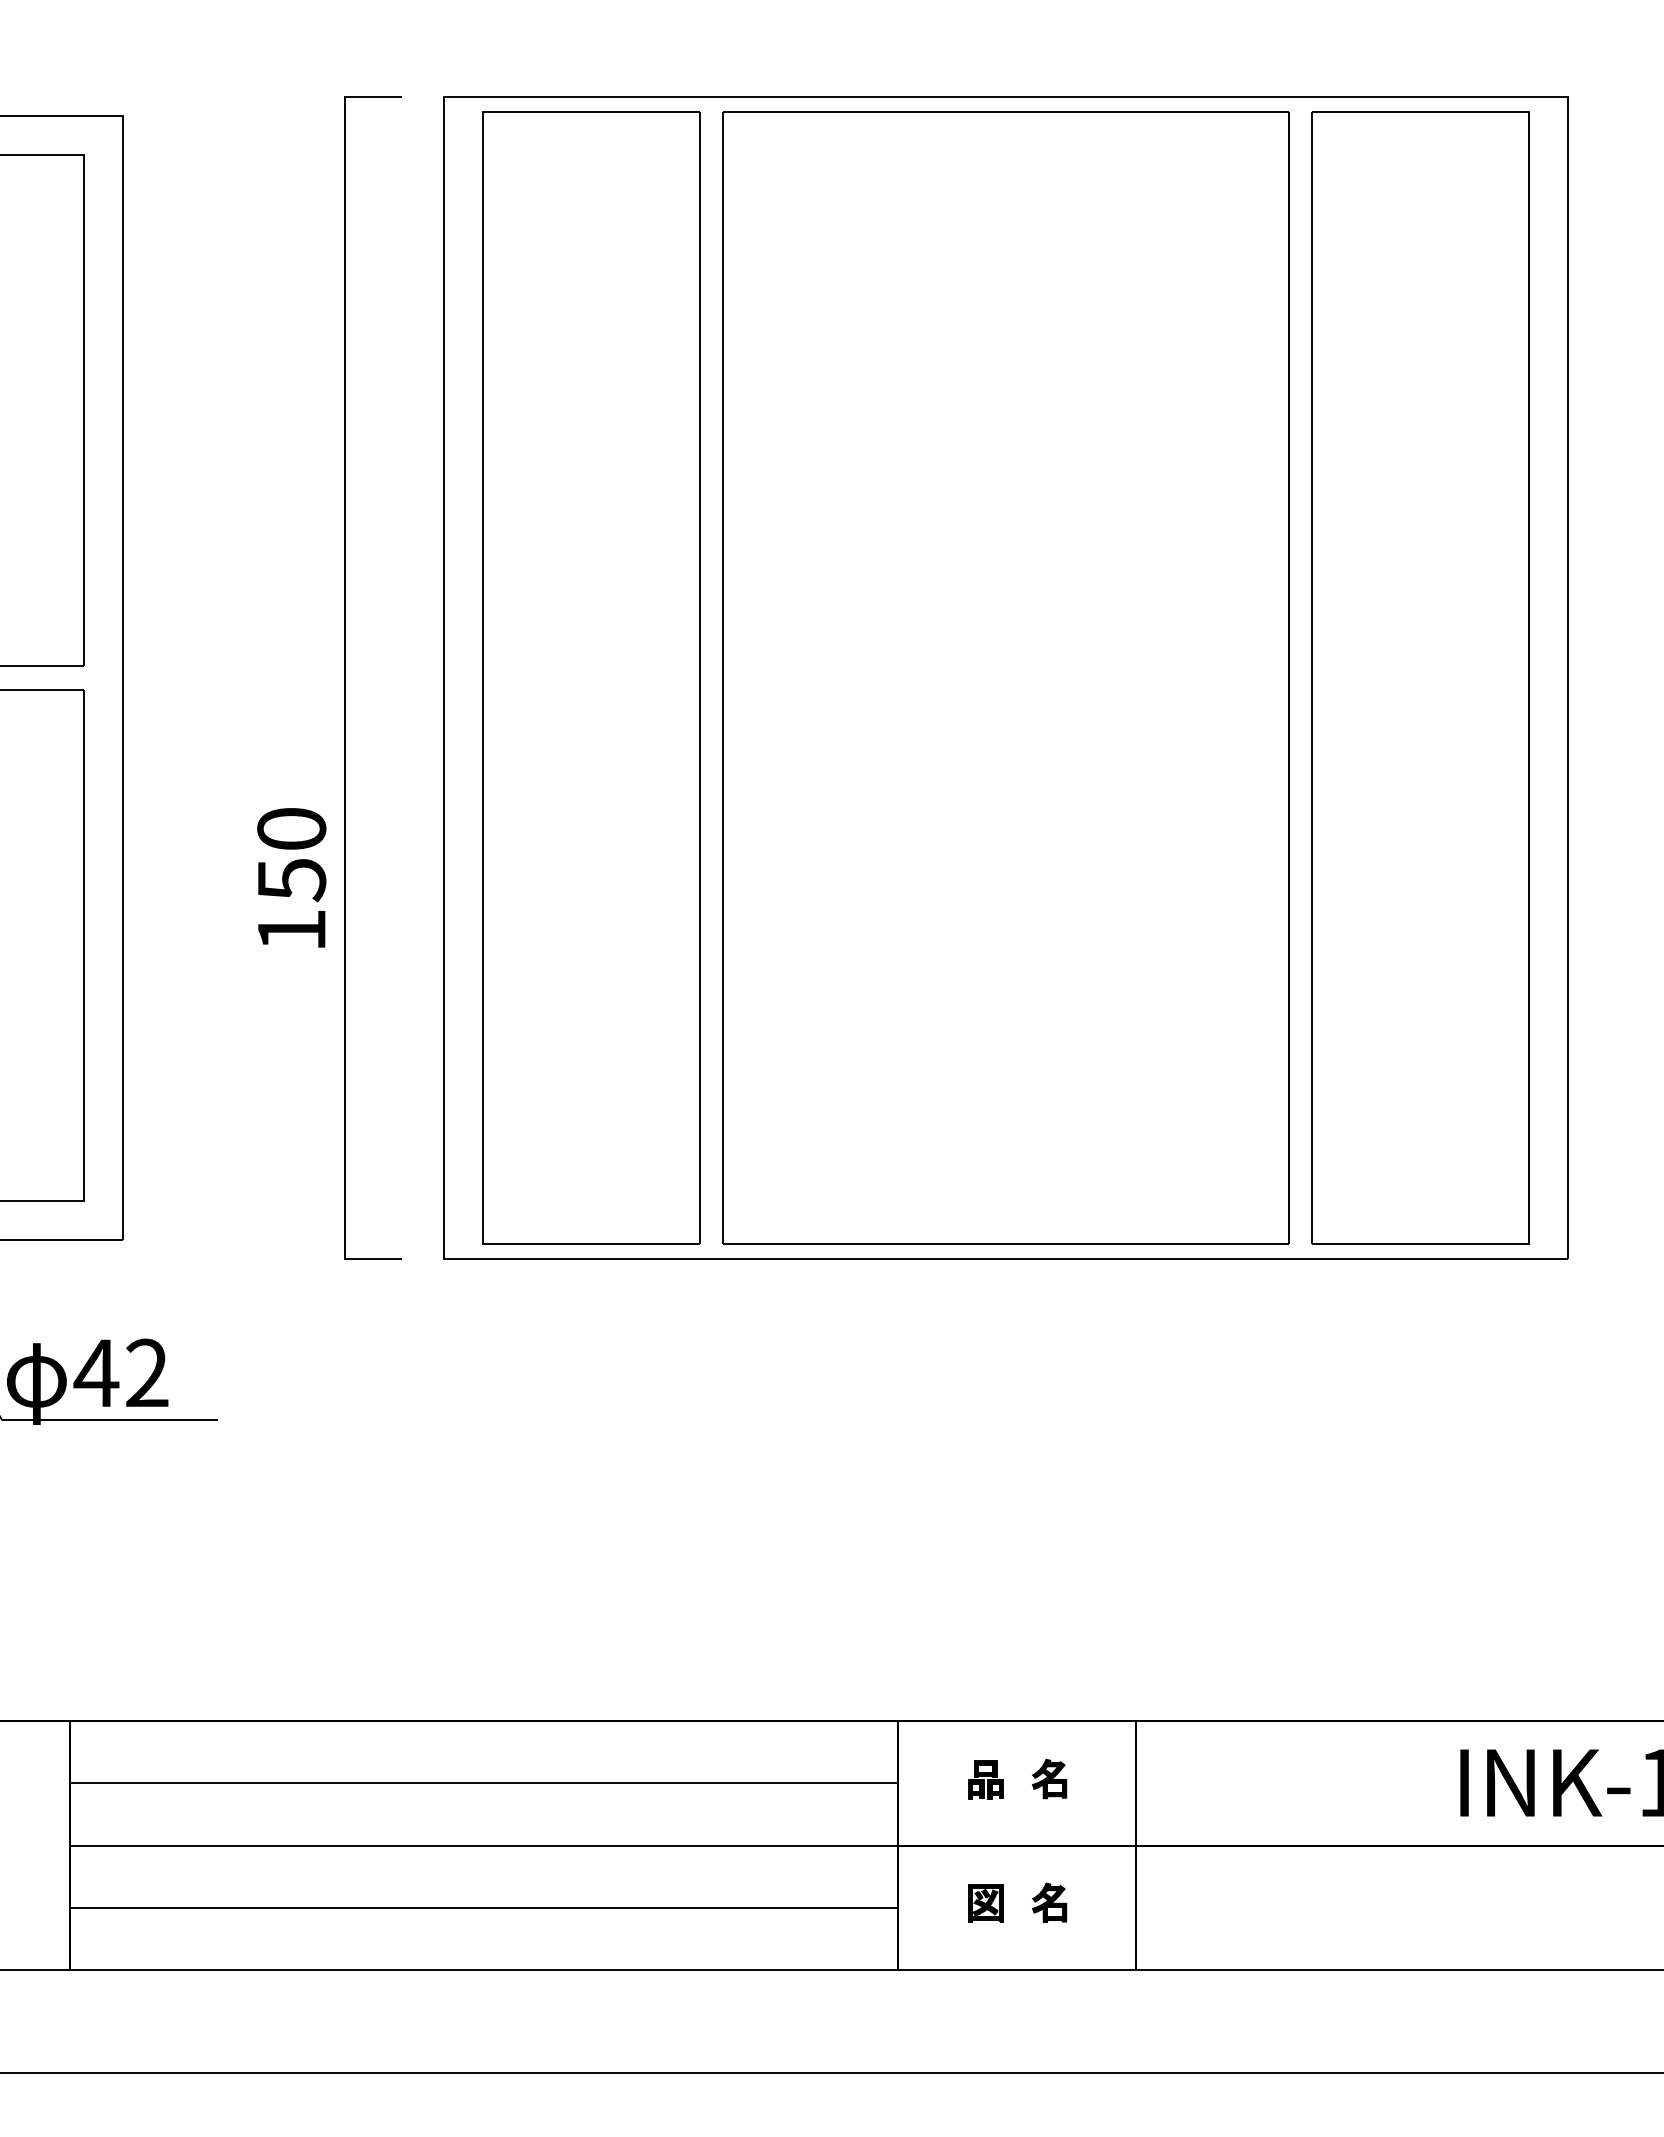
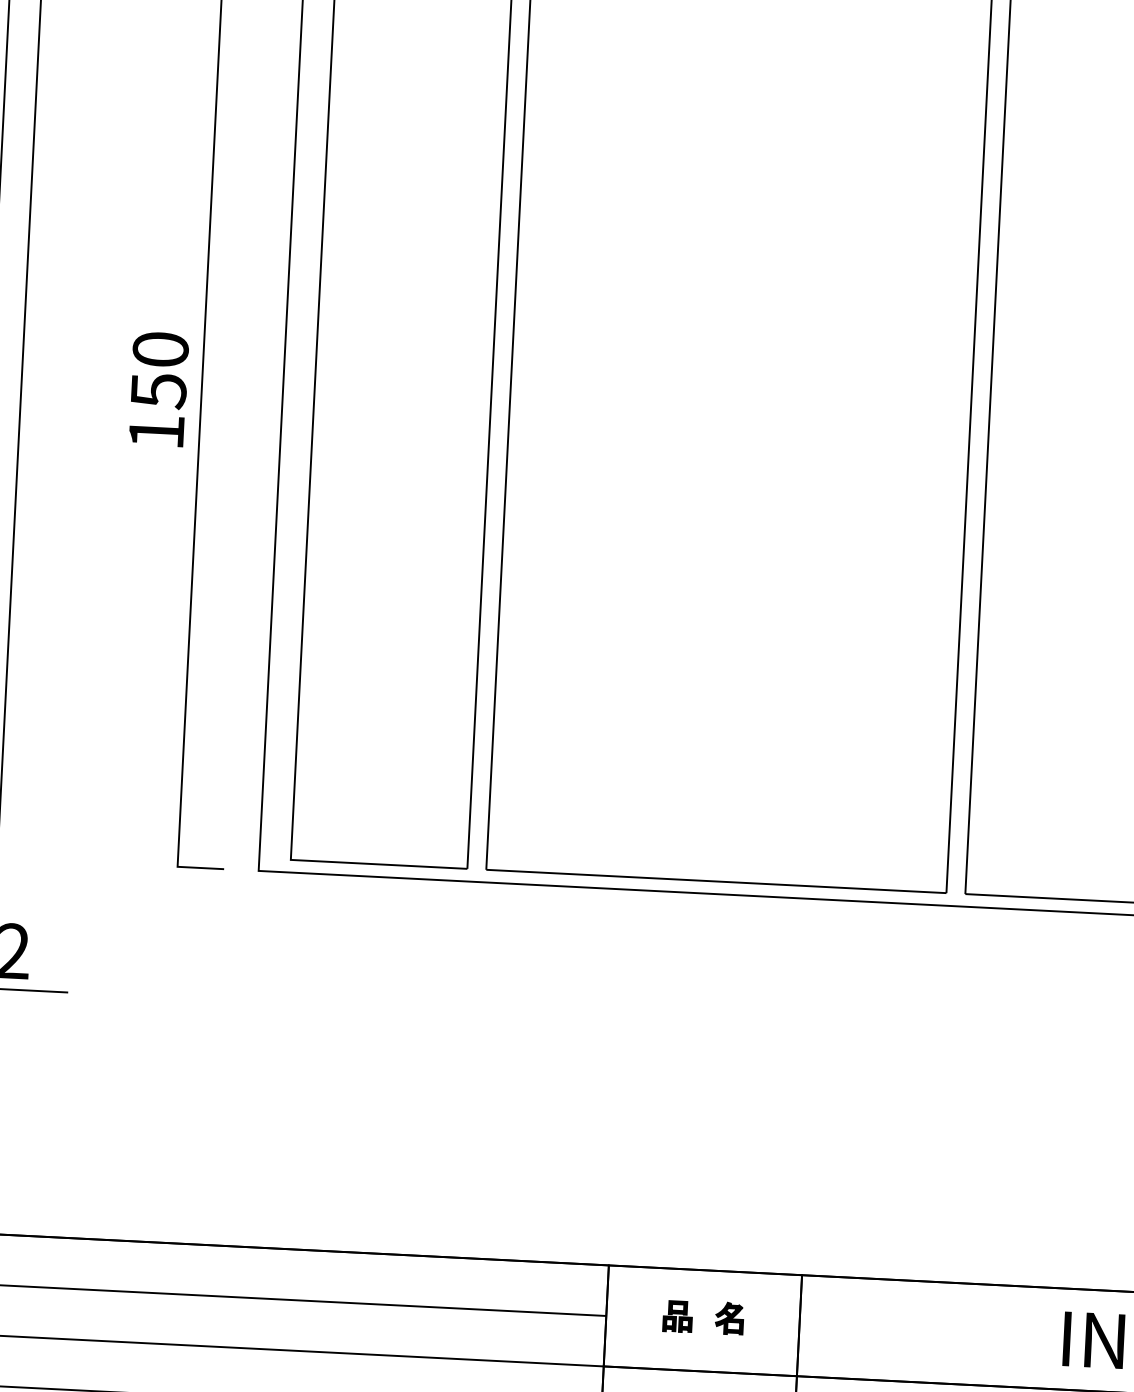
text: (291, 877) -> (158, 388), moved

